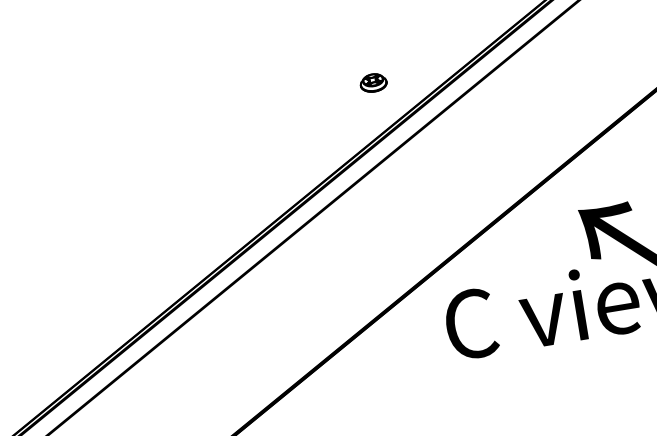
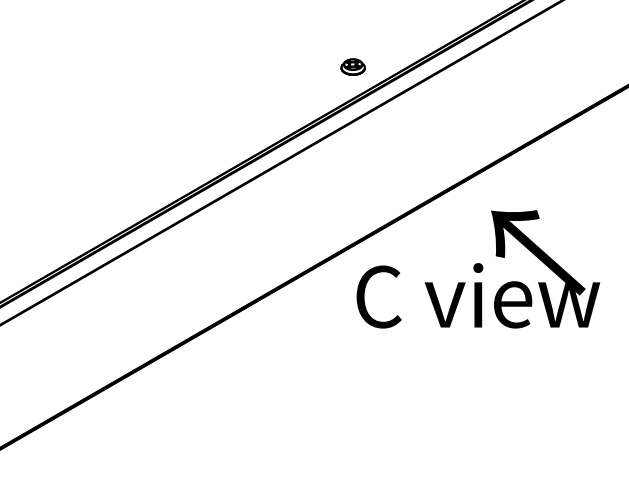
part: (372, 82) -> (352, 66), moved

